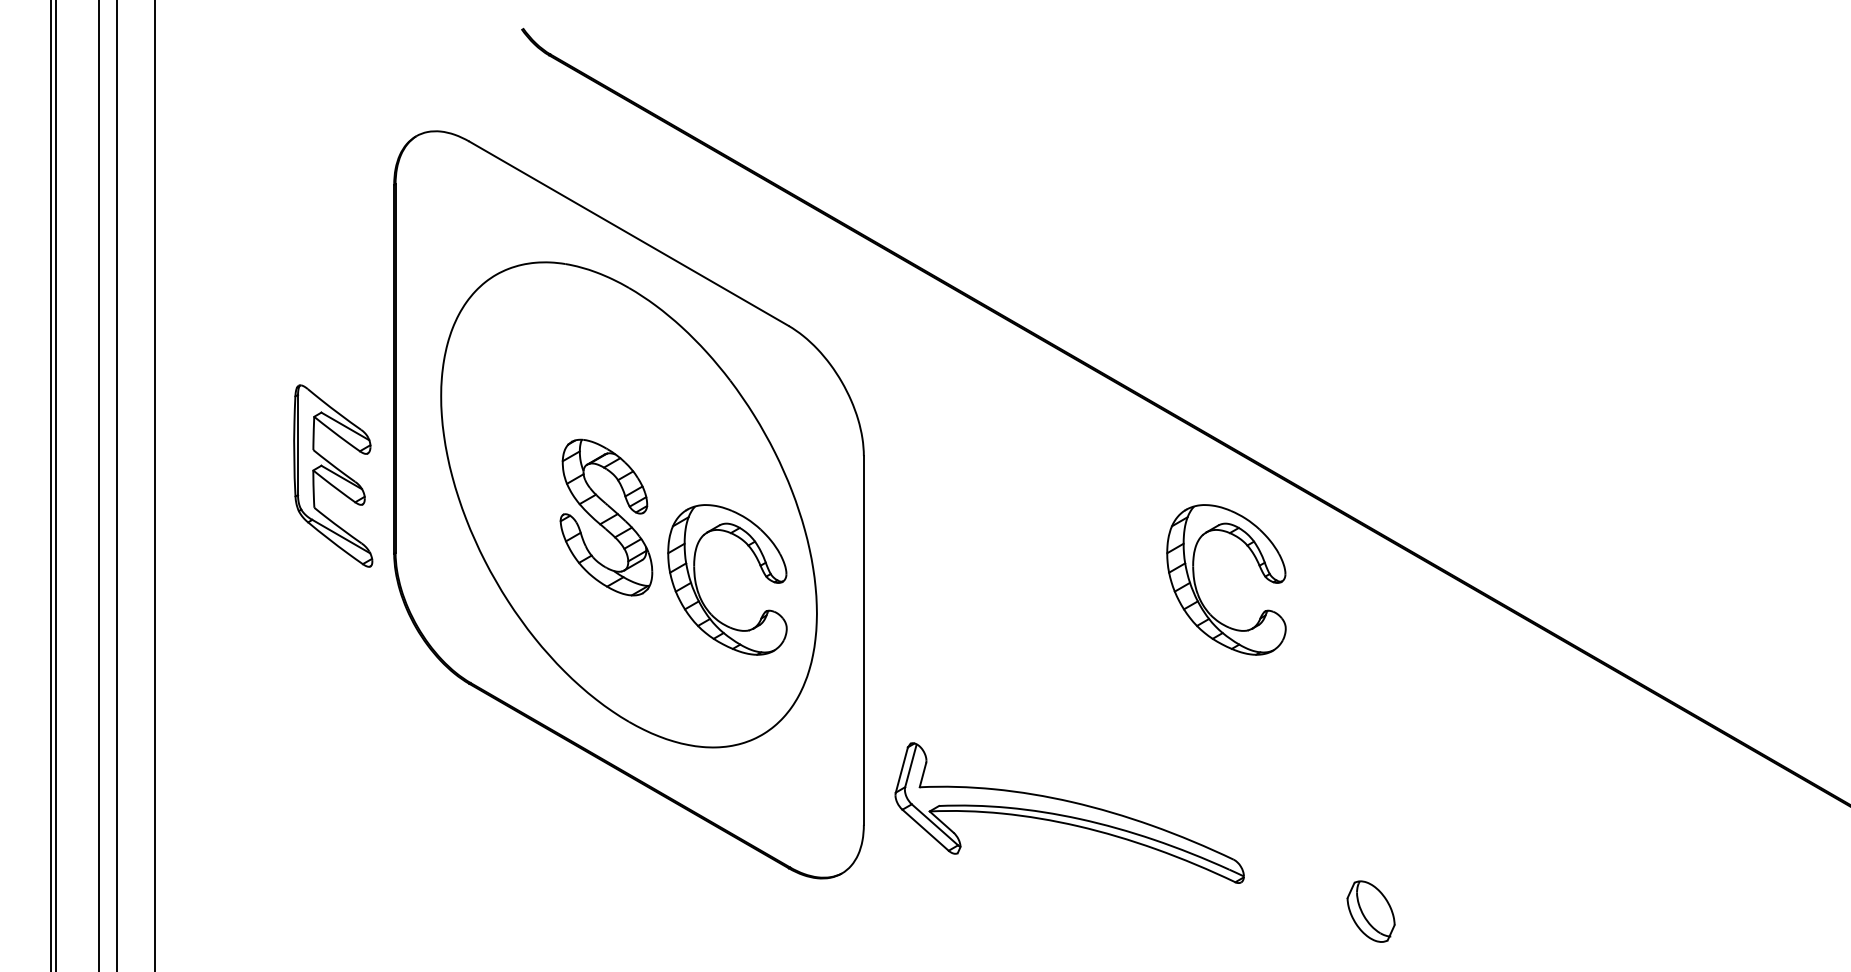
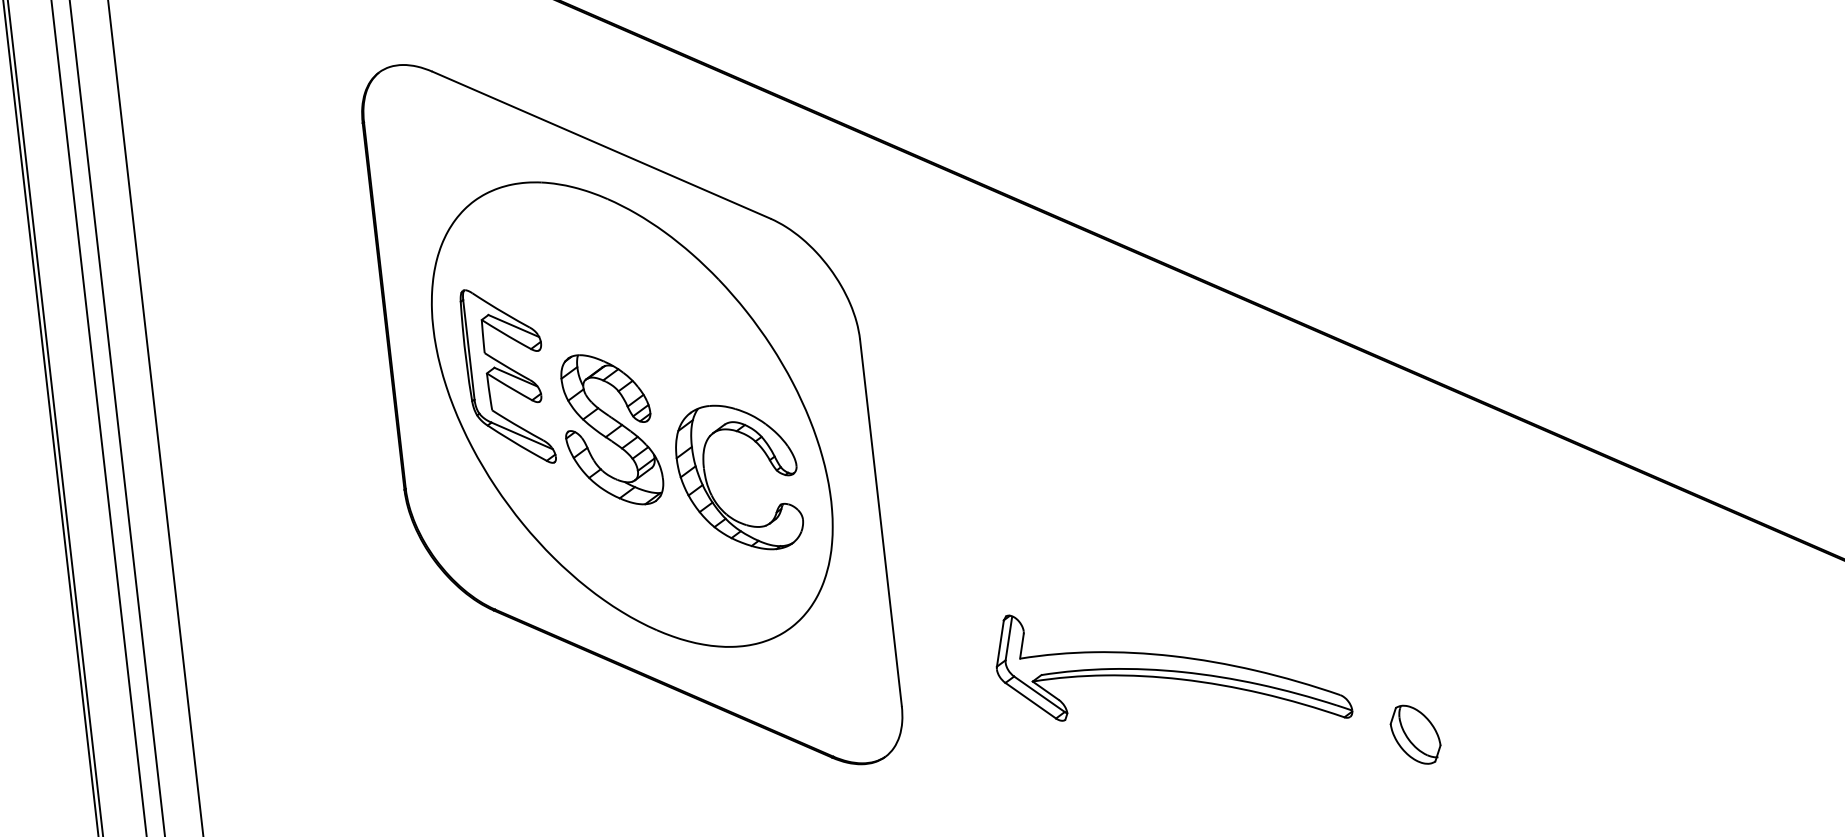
part: (333, 475) -> (507, 376), moved
part: (1196, 585) -> (1205, 430), removed
part: (1069, 812) -> (1171, 666), moved

